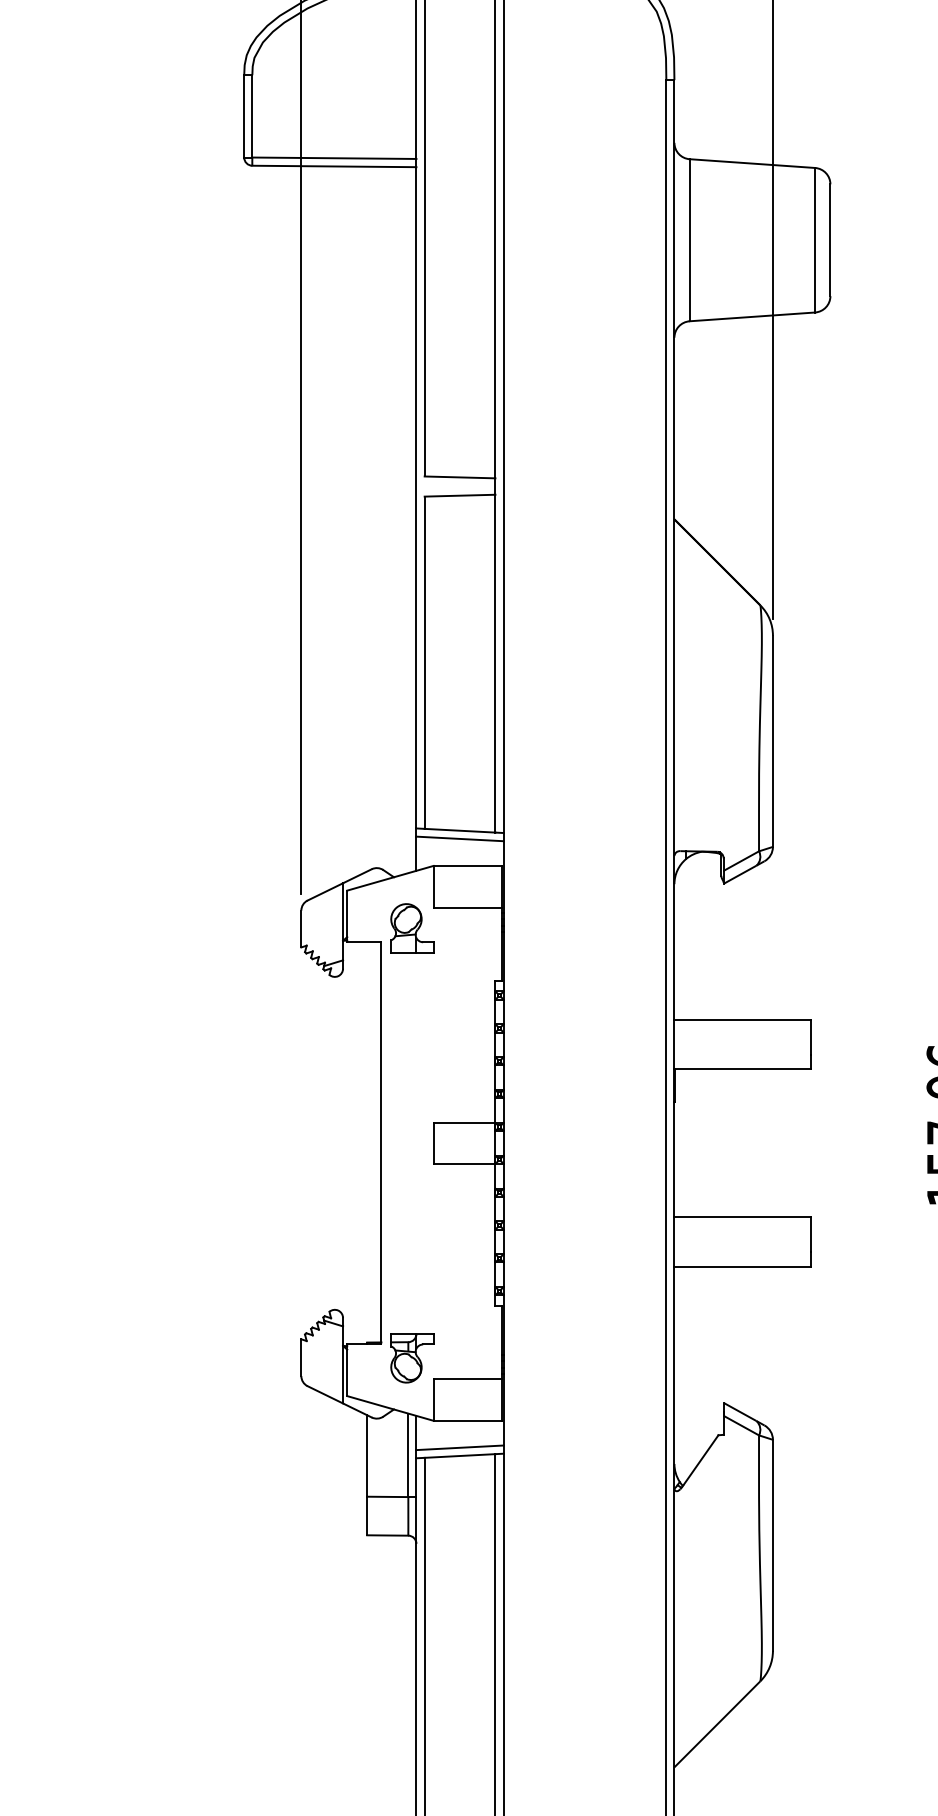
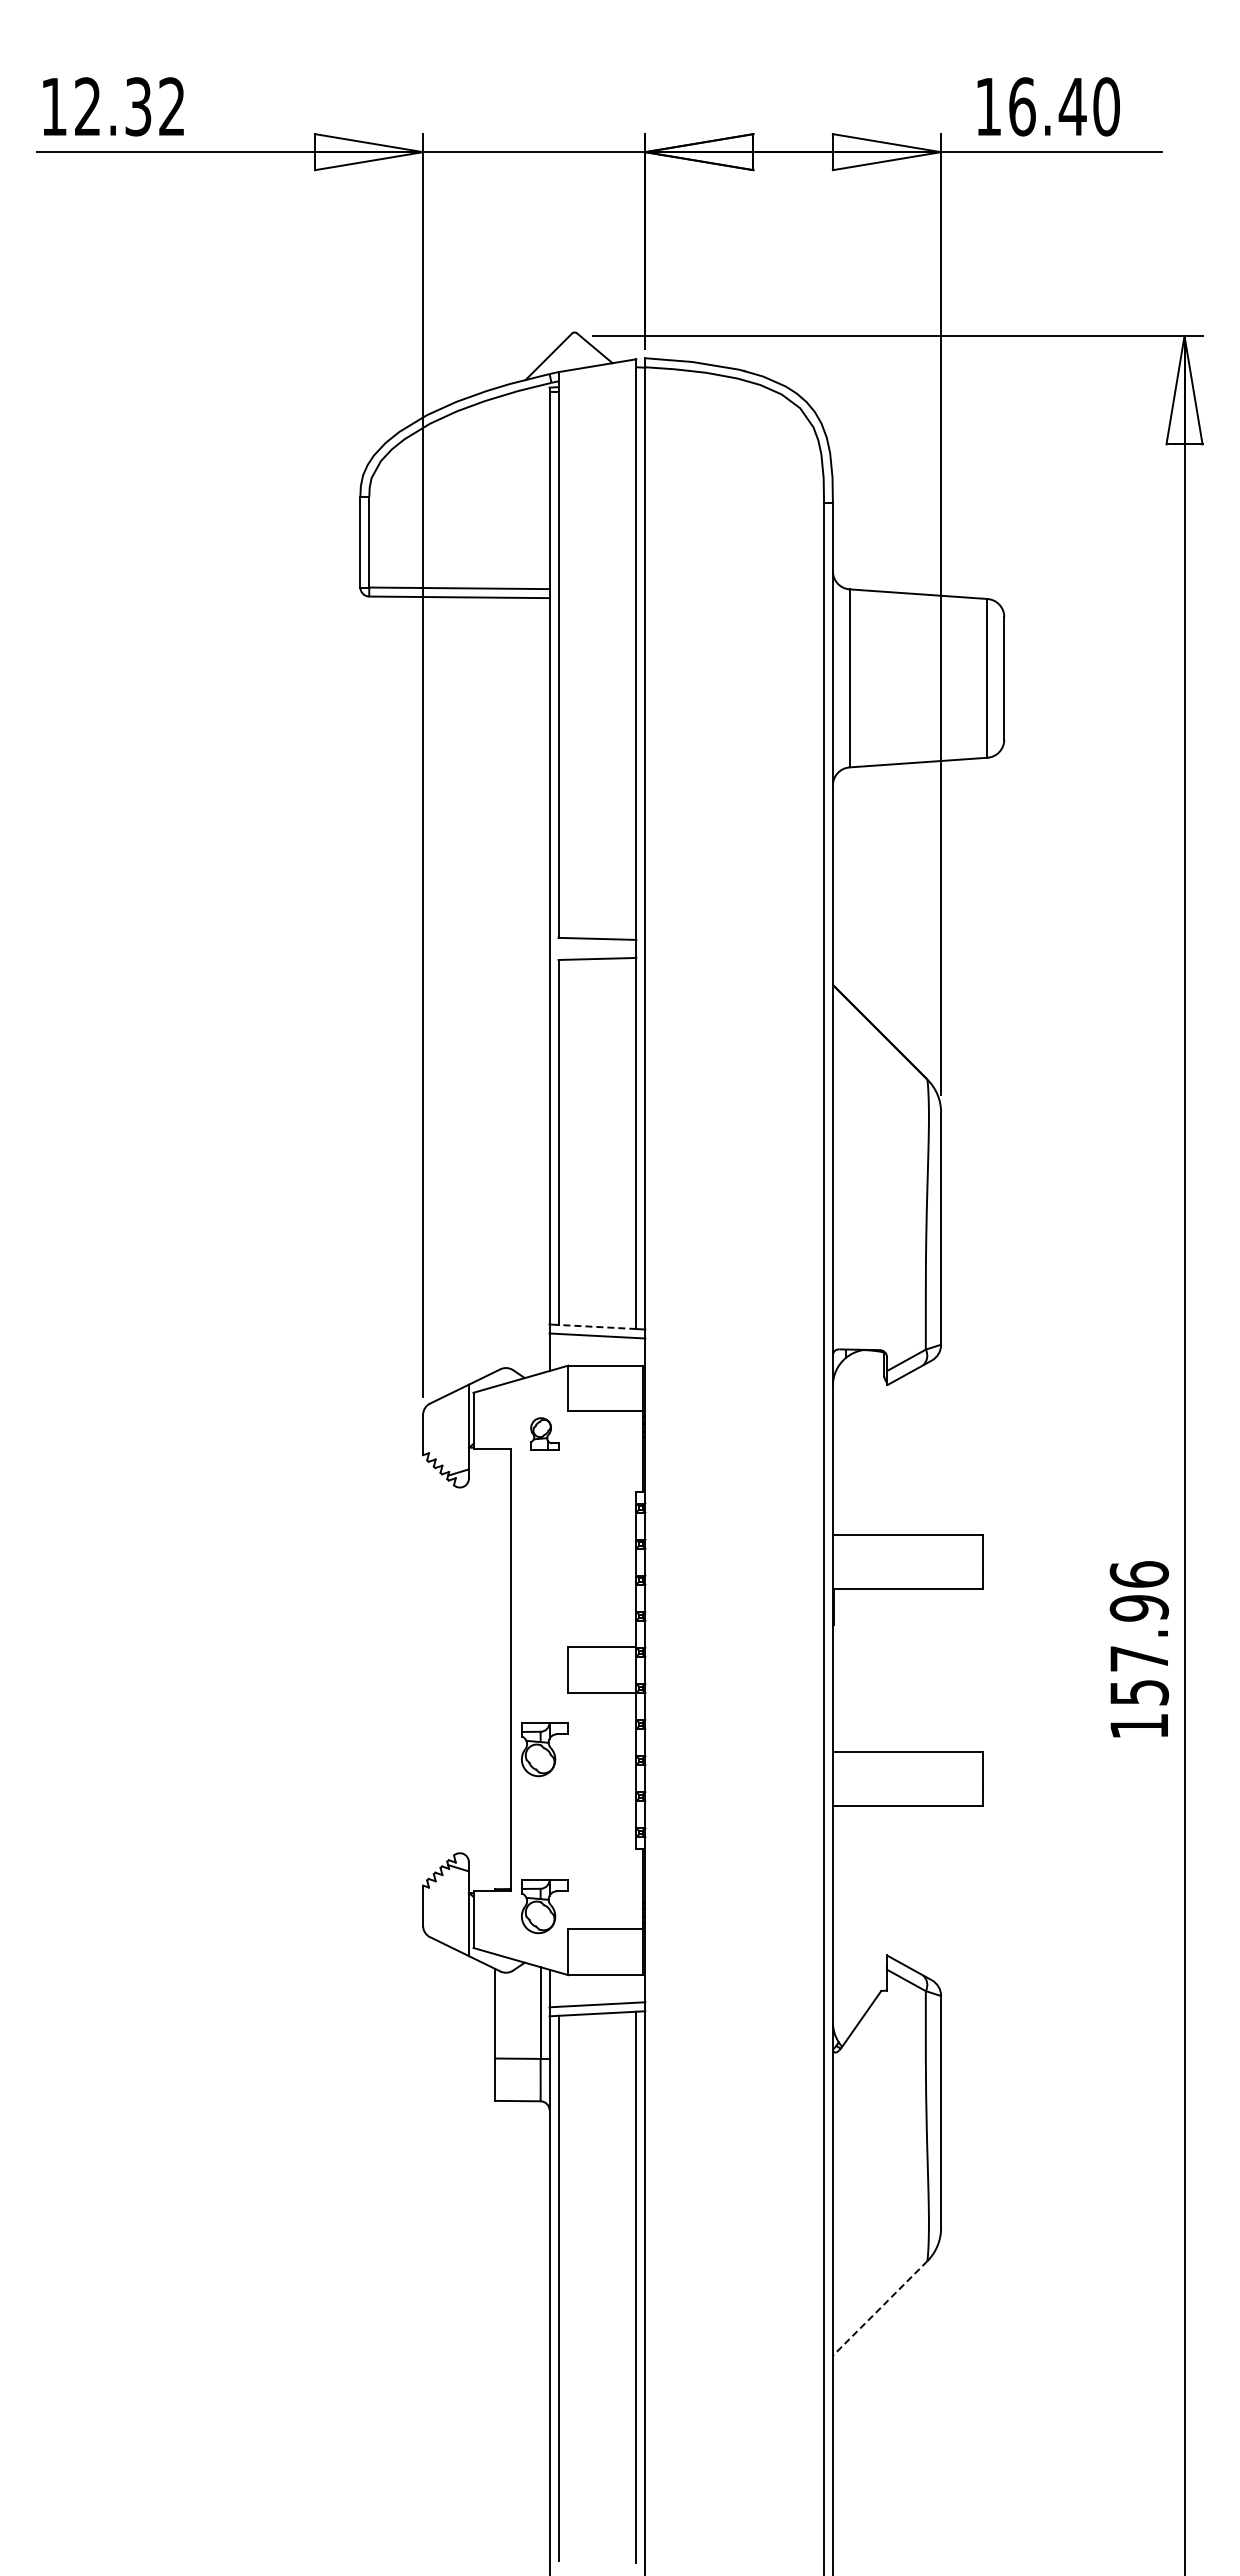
line: (460, 831) -> (597, 1327), solid -> dashed
part: (411, 927) -> (544, 1433), size x0.6
part: (411, 1215) -> (544, 1749), added
line: (716, 1724) -> (879, 2308), solid -> dashed

